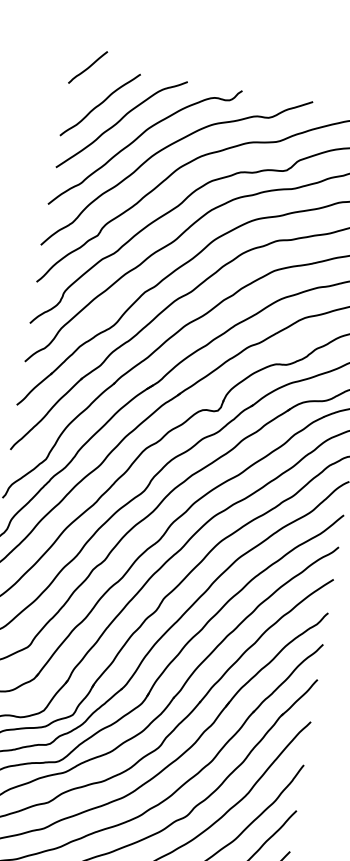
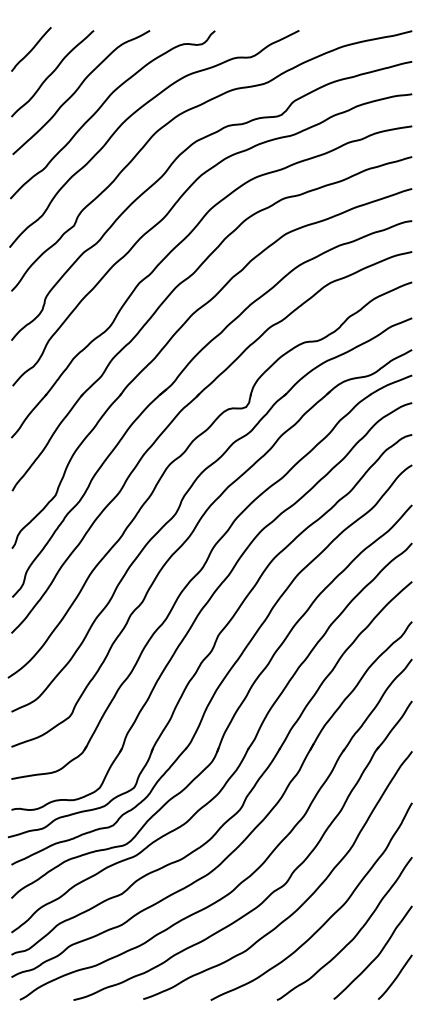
curve: (88, 67) -> (31, 49), moved

